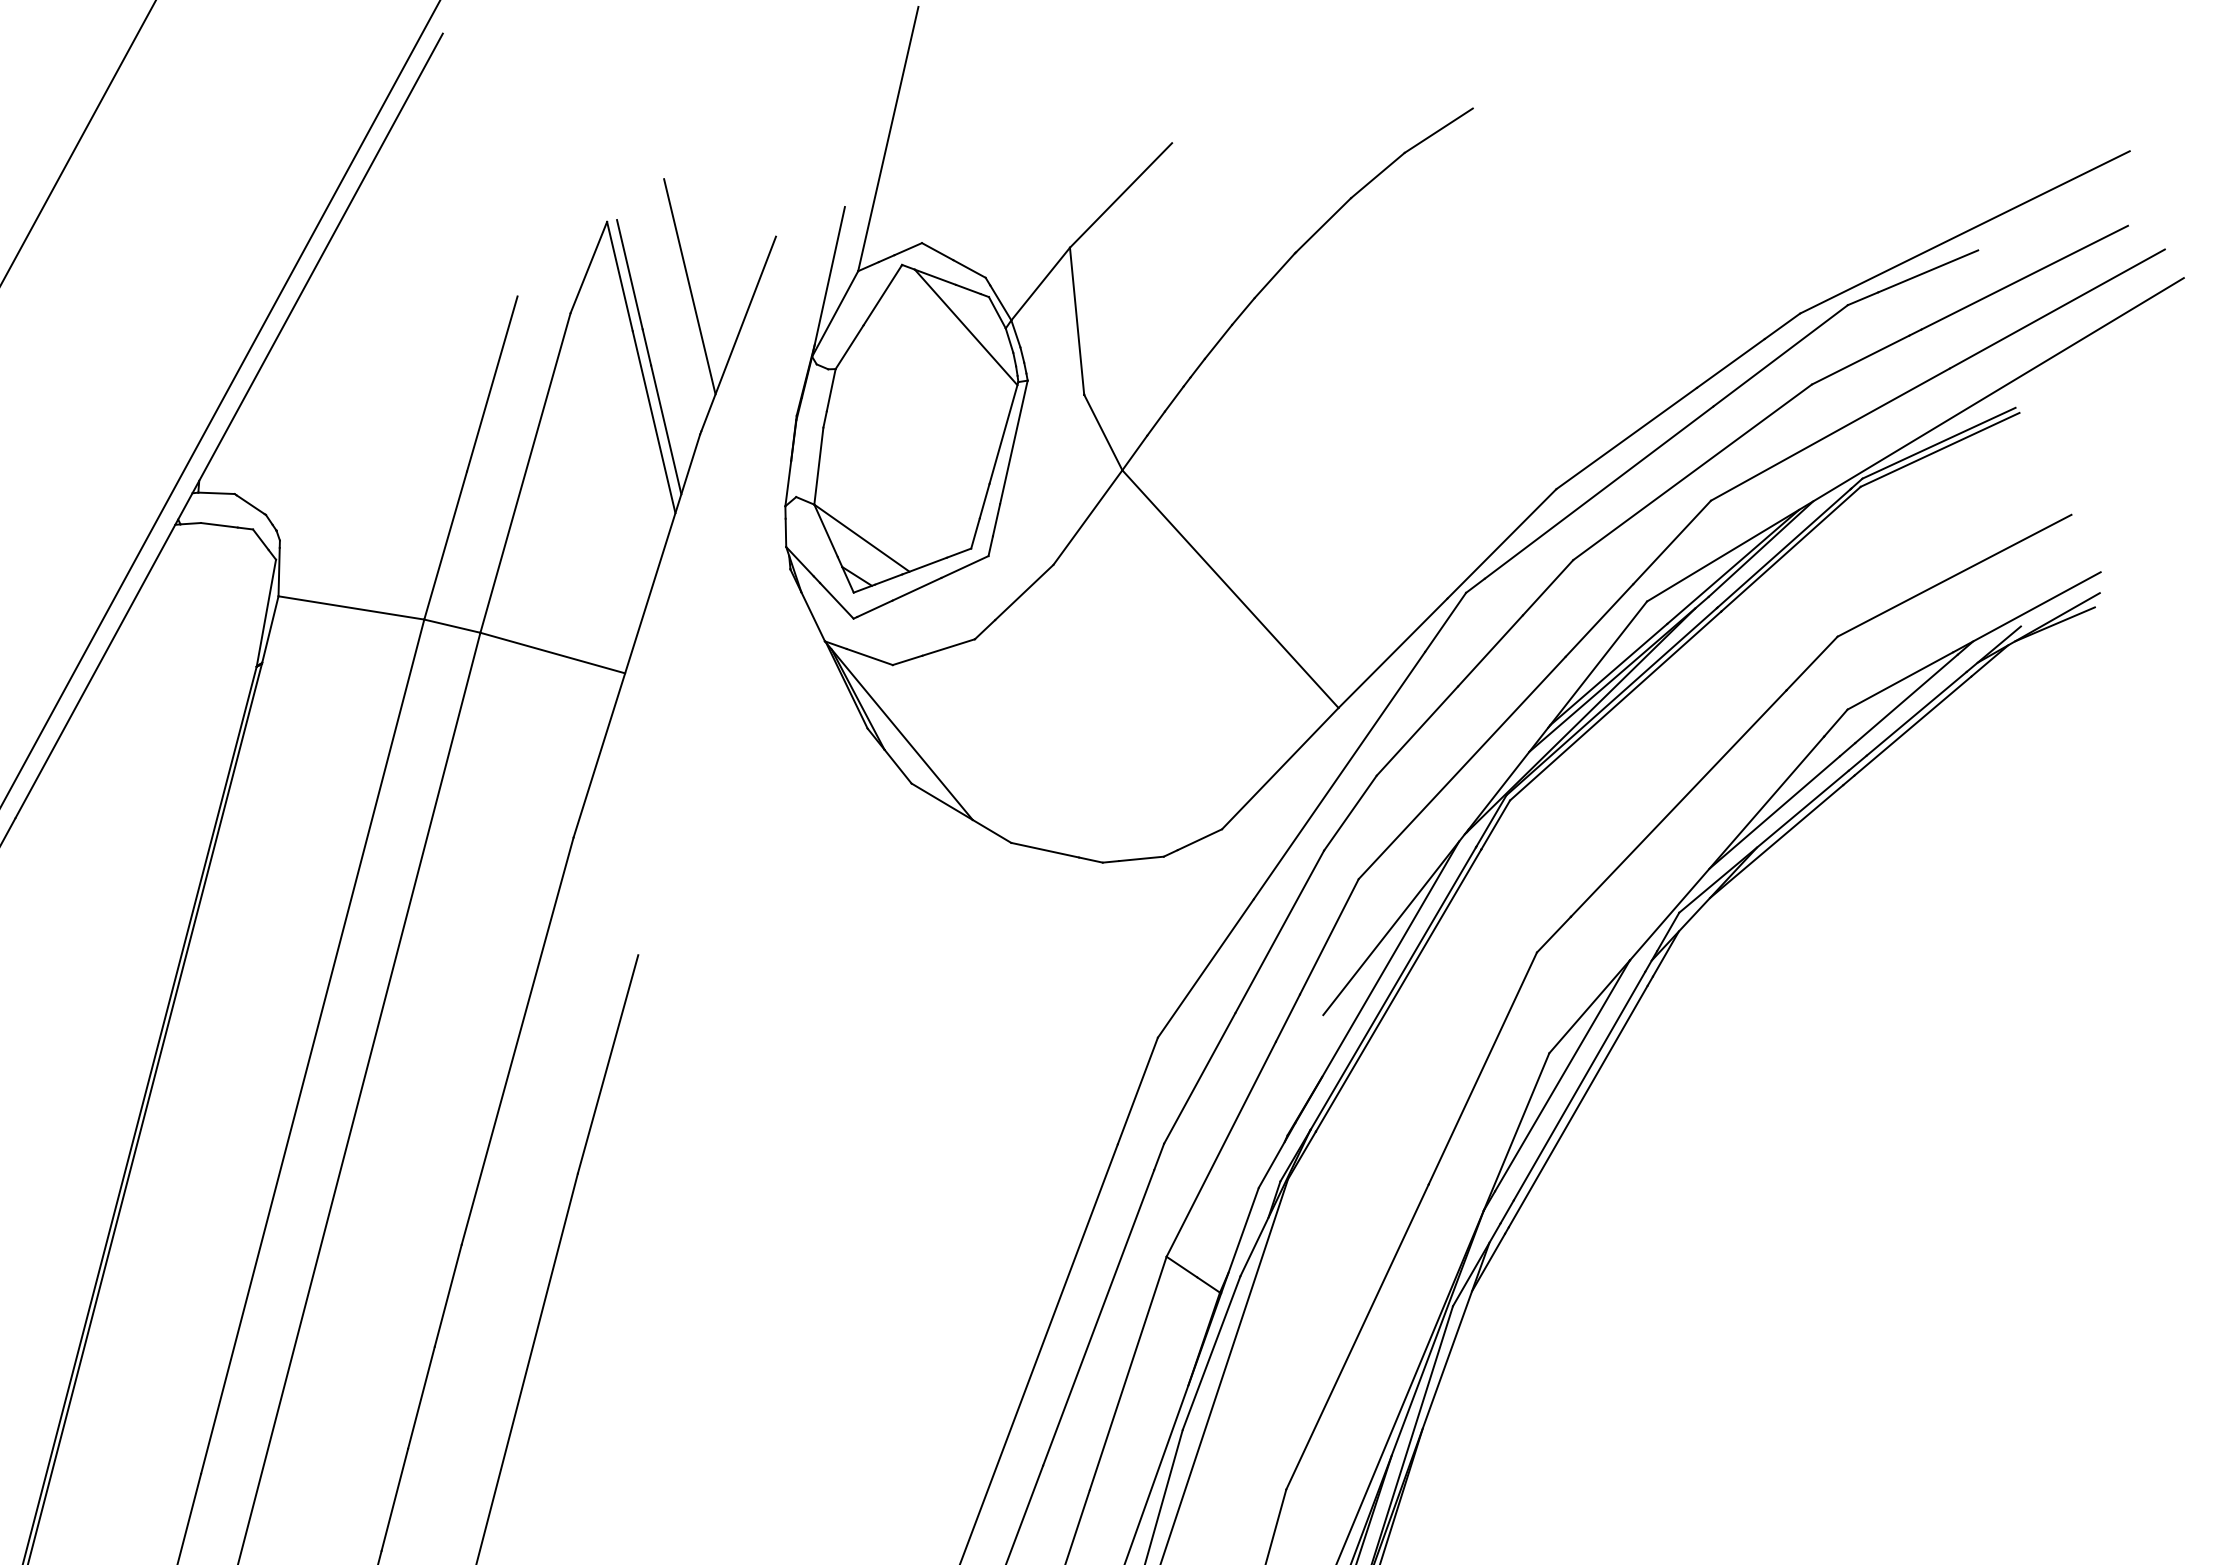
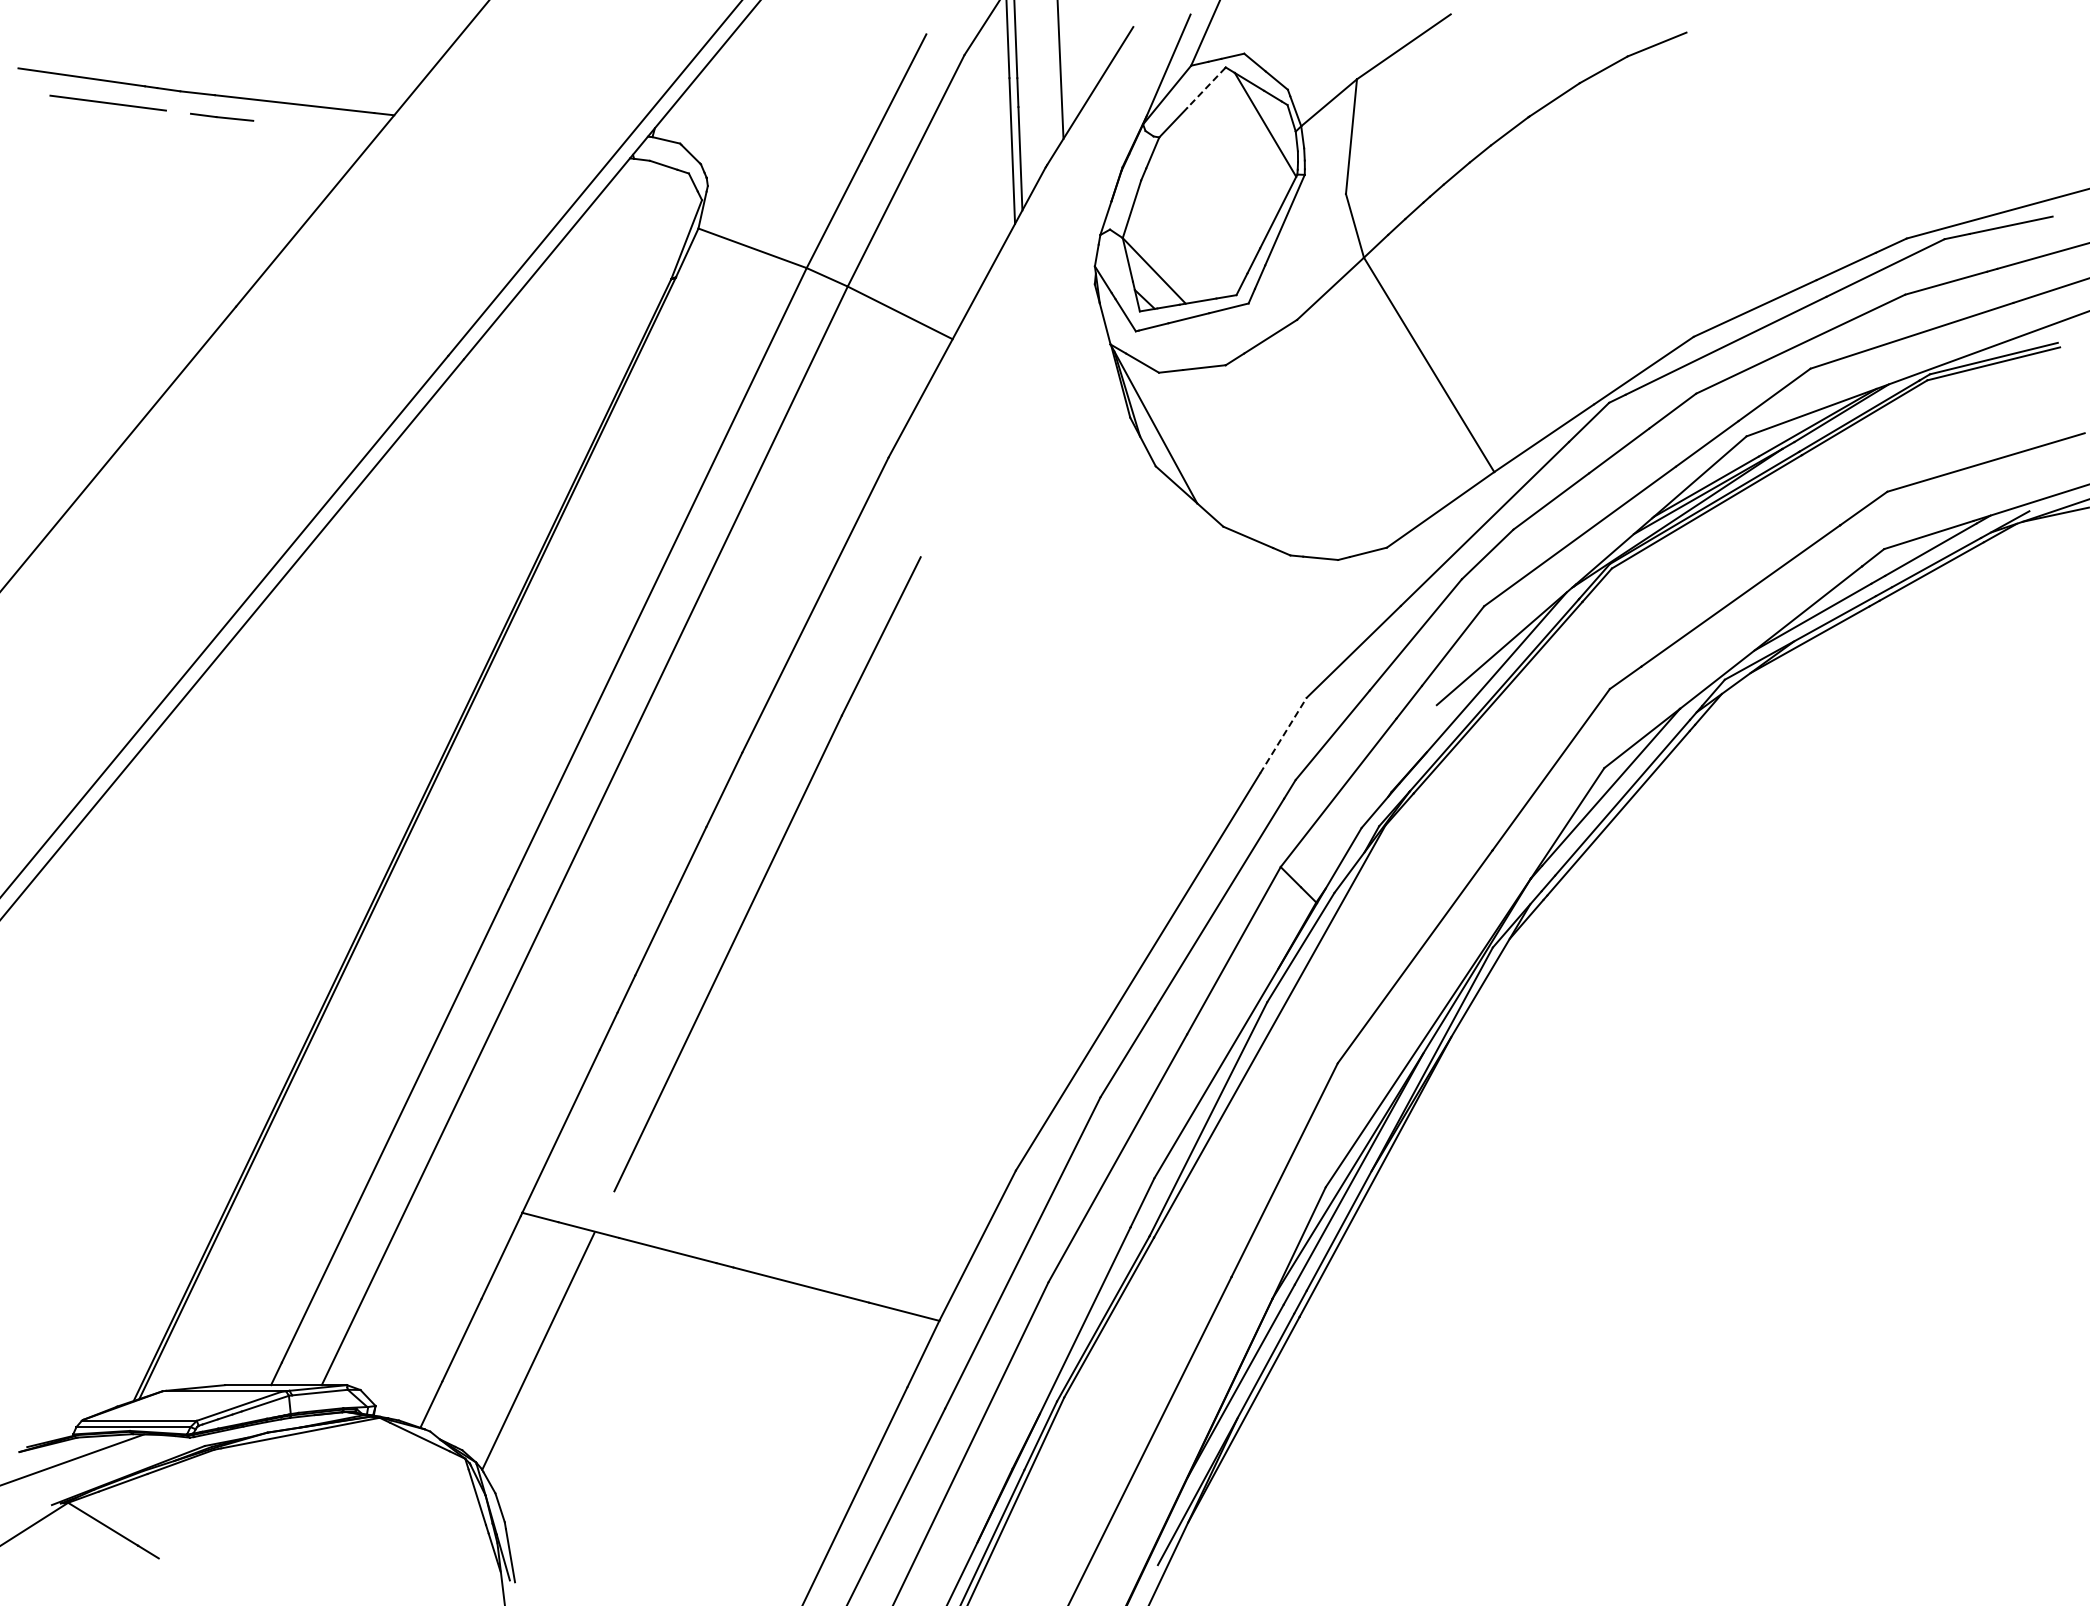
line: (882, 294) -> (1206, 87), solid -> dashed
line: (1137, 1090) -> (1283, 735), solid -> dashed

